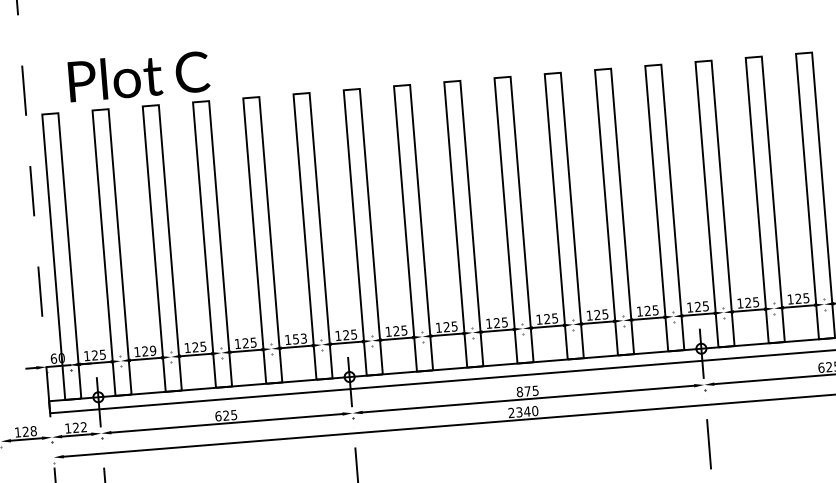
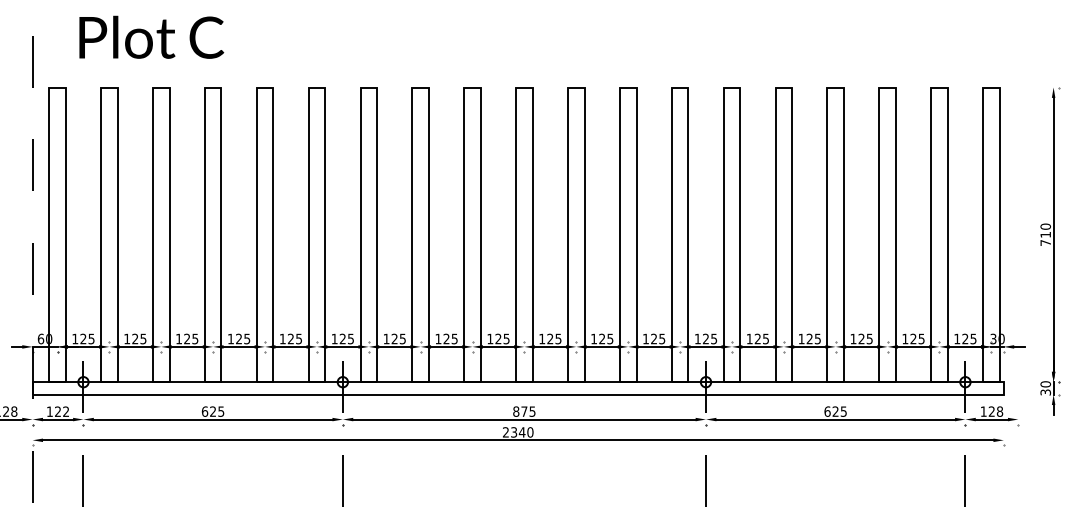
text: (138, 75) -> (151, 36), moved
text: (300, 338) -> (295, 338), 153 -> 125
text: (153, 350) -> (143, 338), 129 -> 125

